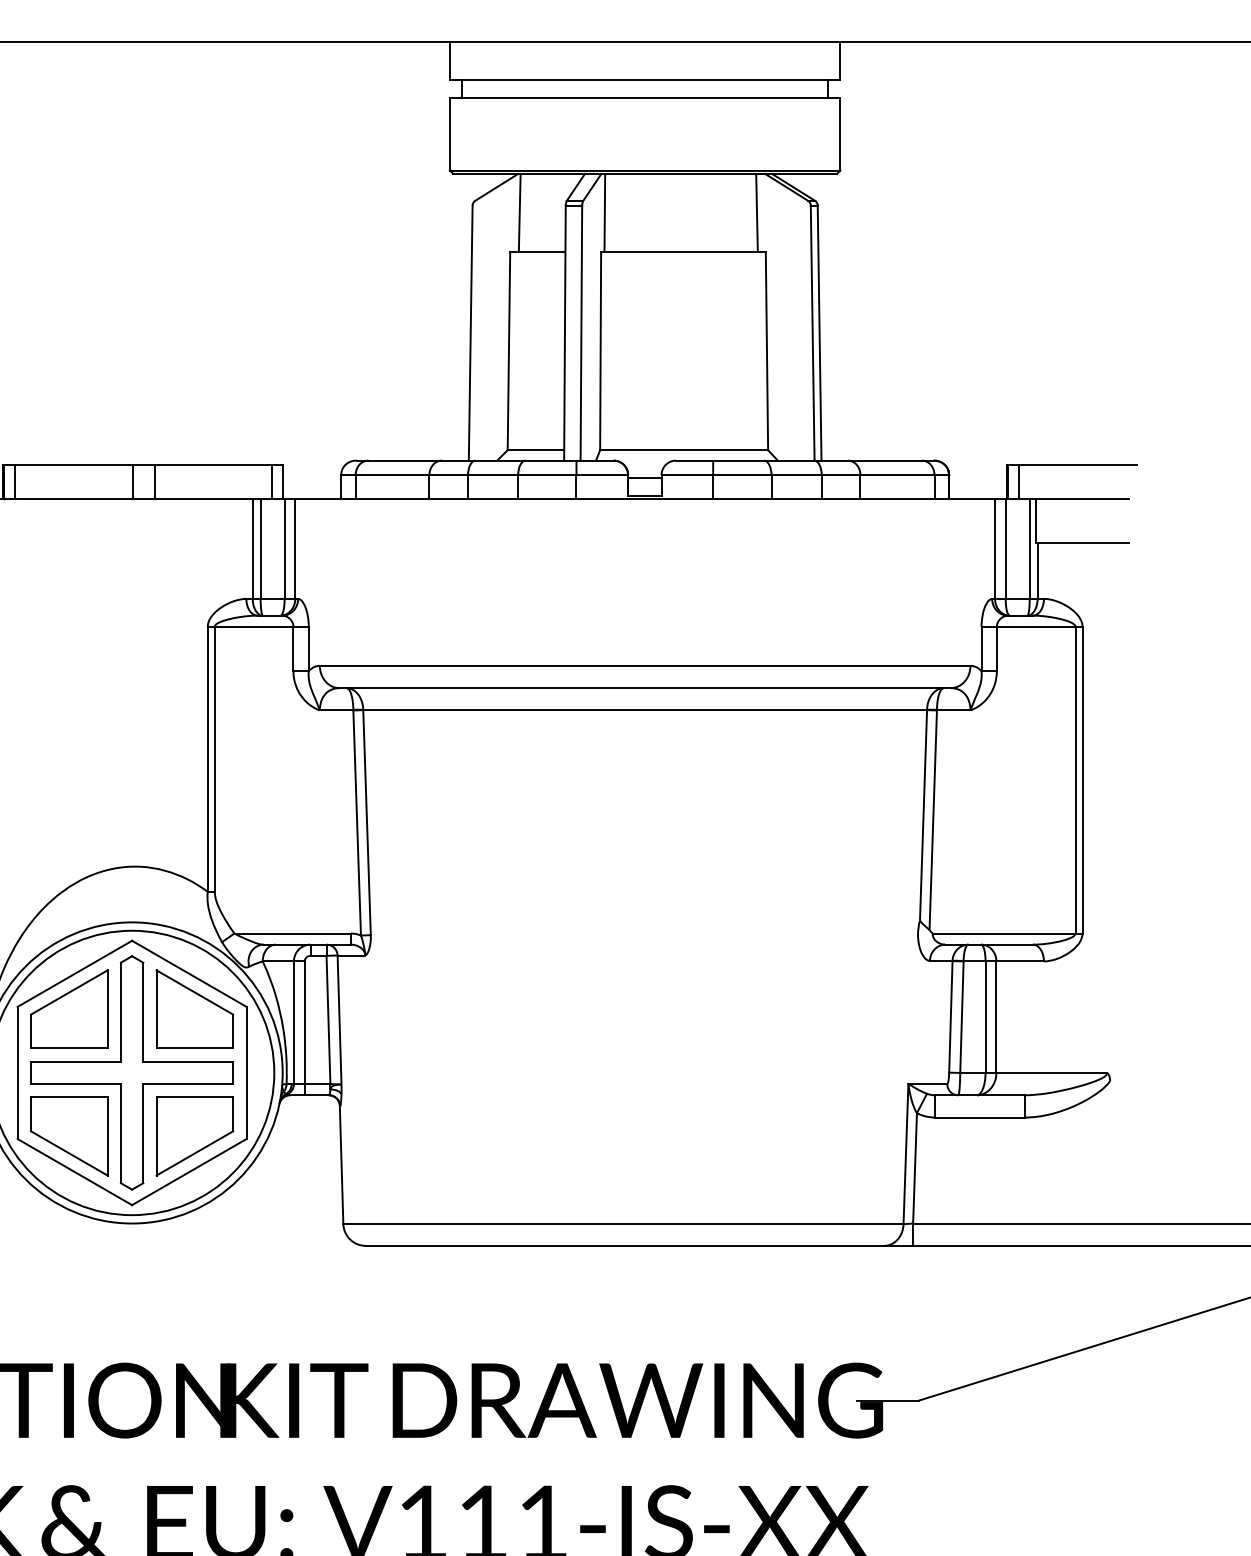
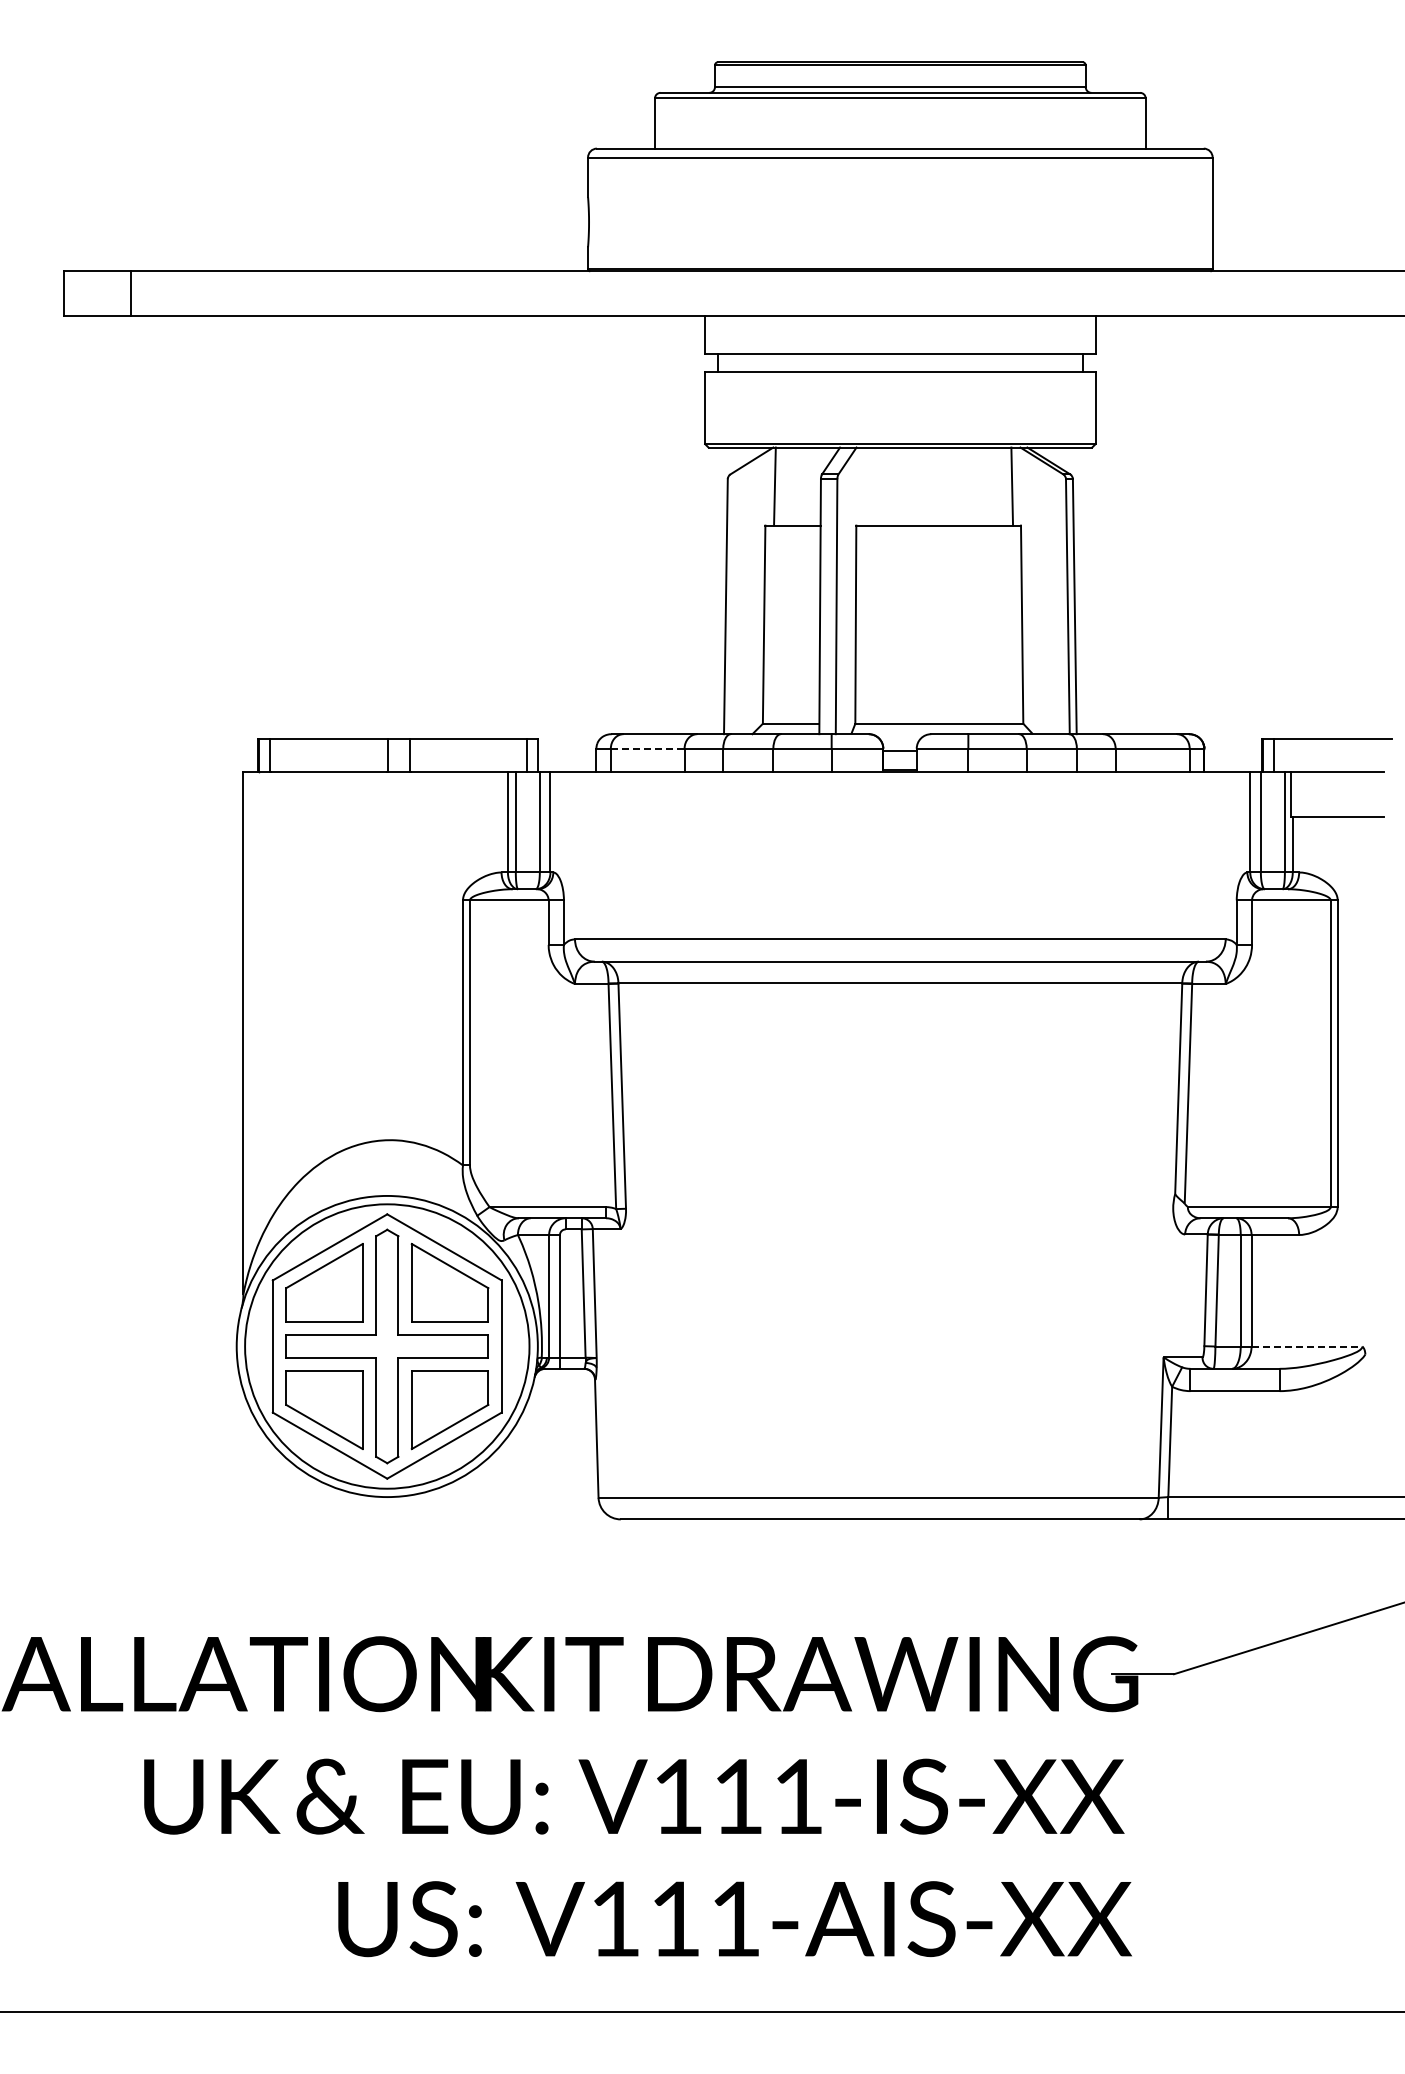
line: (604, 212) -> (859, 486), removed
line: (392, 474) -> (647, 748), solid -> dashed
line: (1052, 1072) -> (1307, 1346), solid -> dashed

